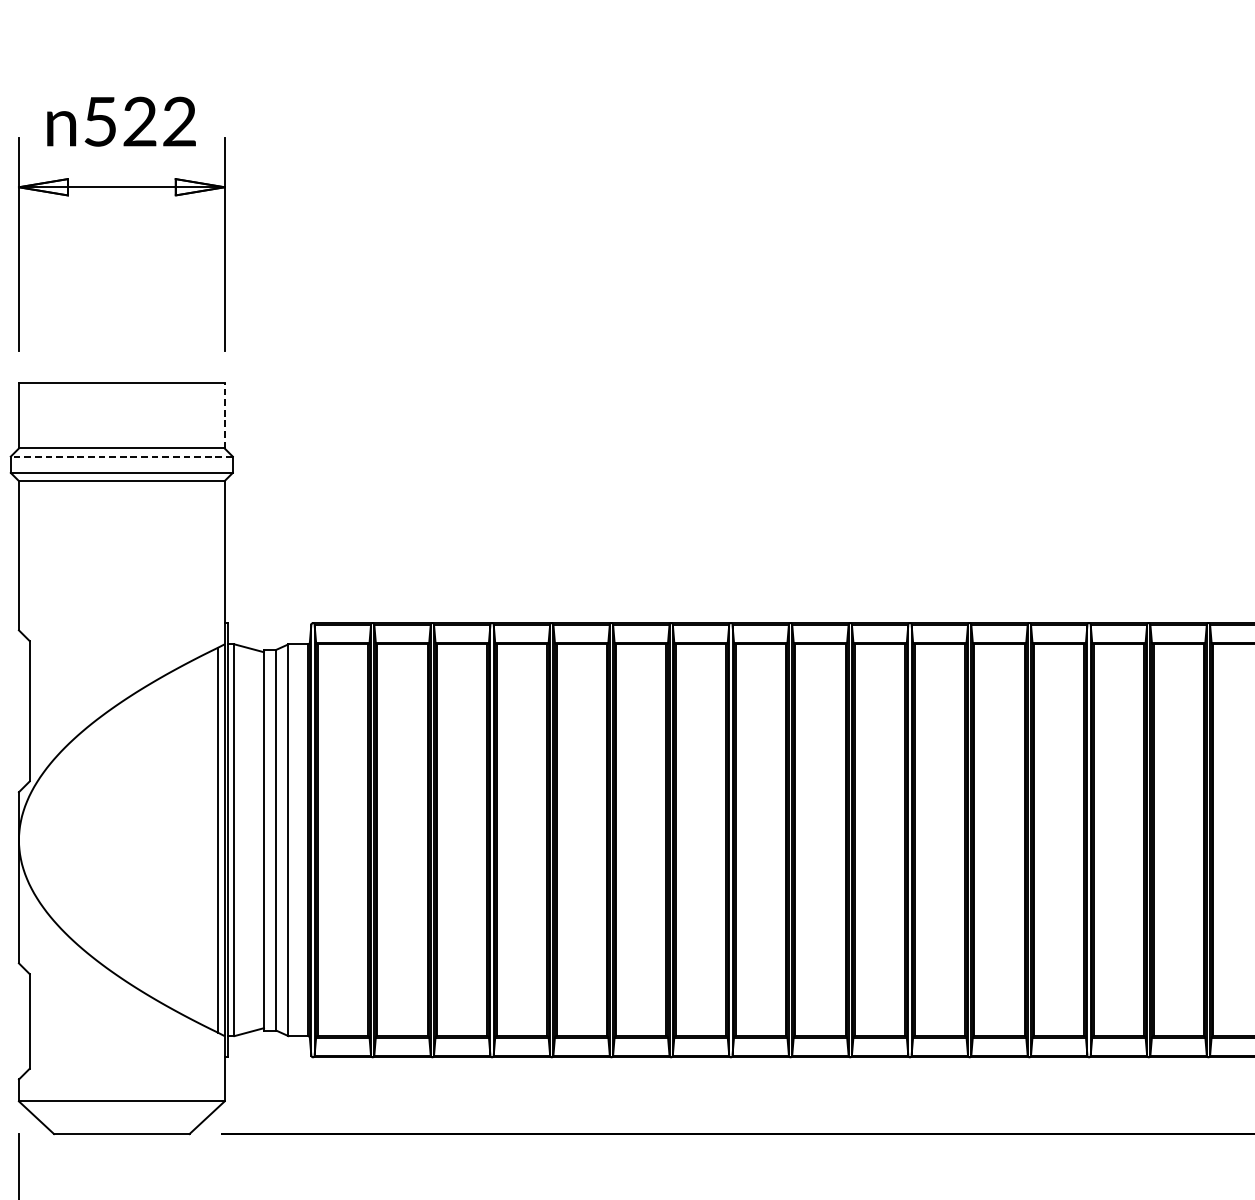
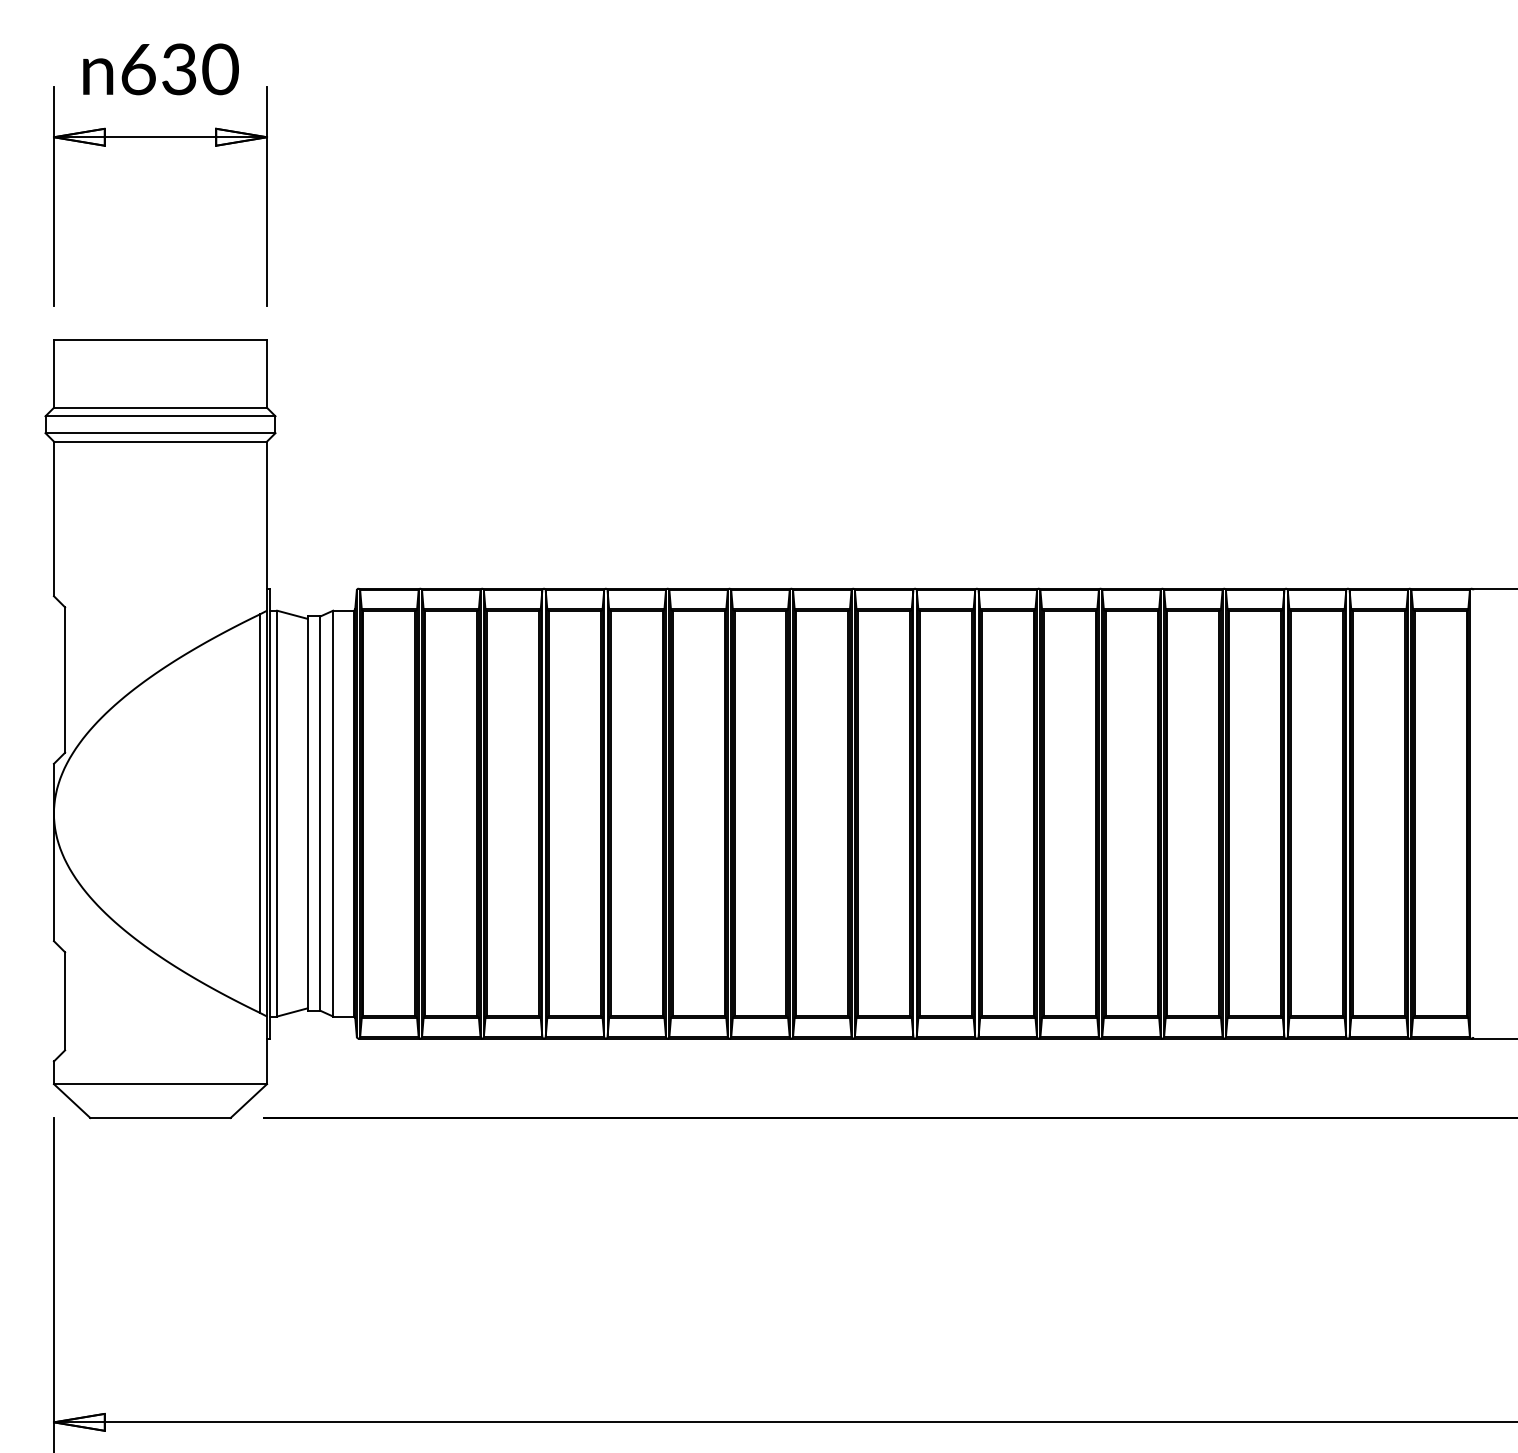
text: (140, 121) -> (179, 69), 522 -> 630
line: (225, 416) -> (267, 374), dashed -> solid
line: (121, 456) -> (160, 416), dashed -> solid

